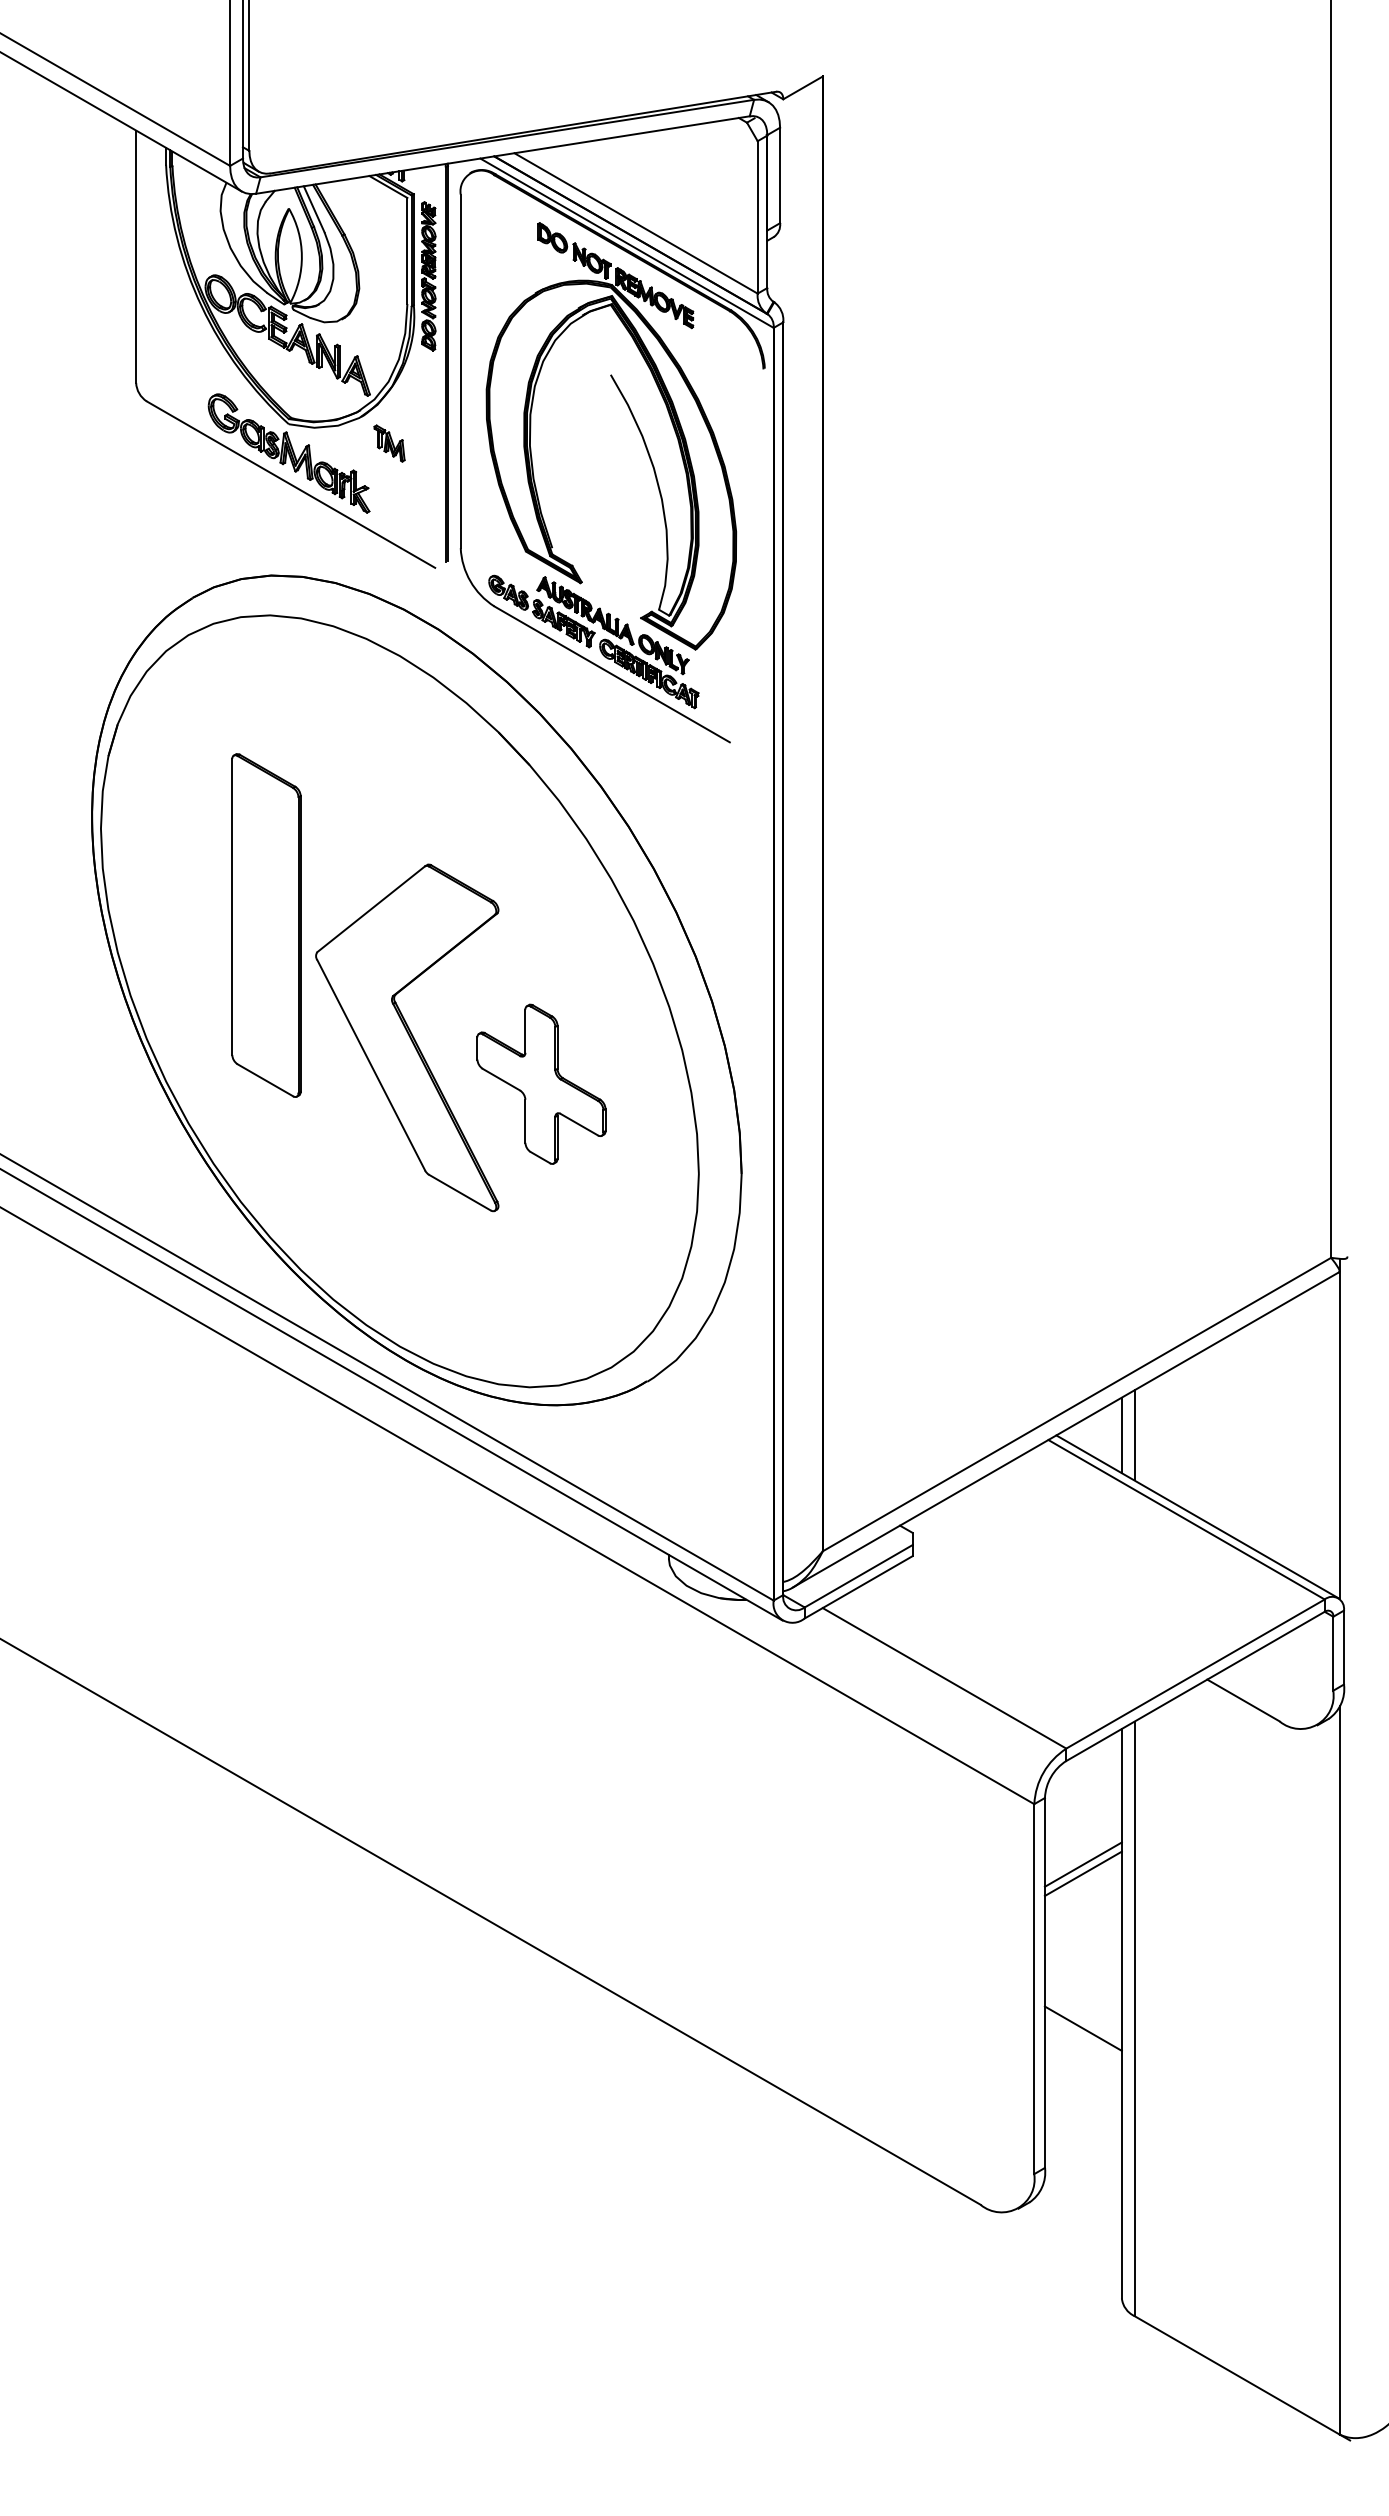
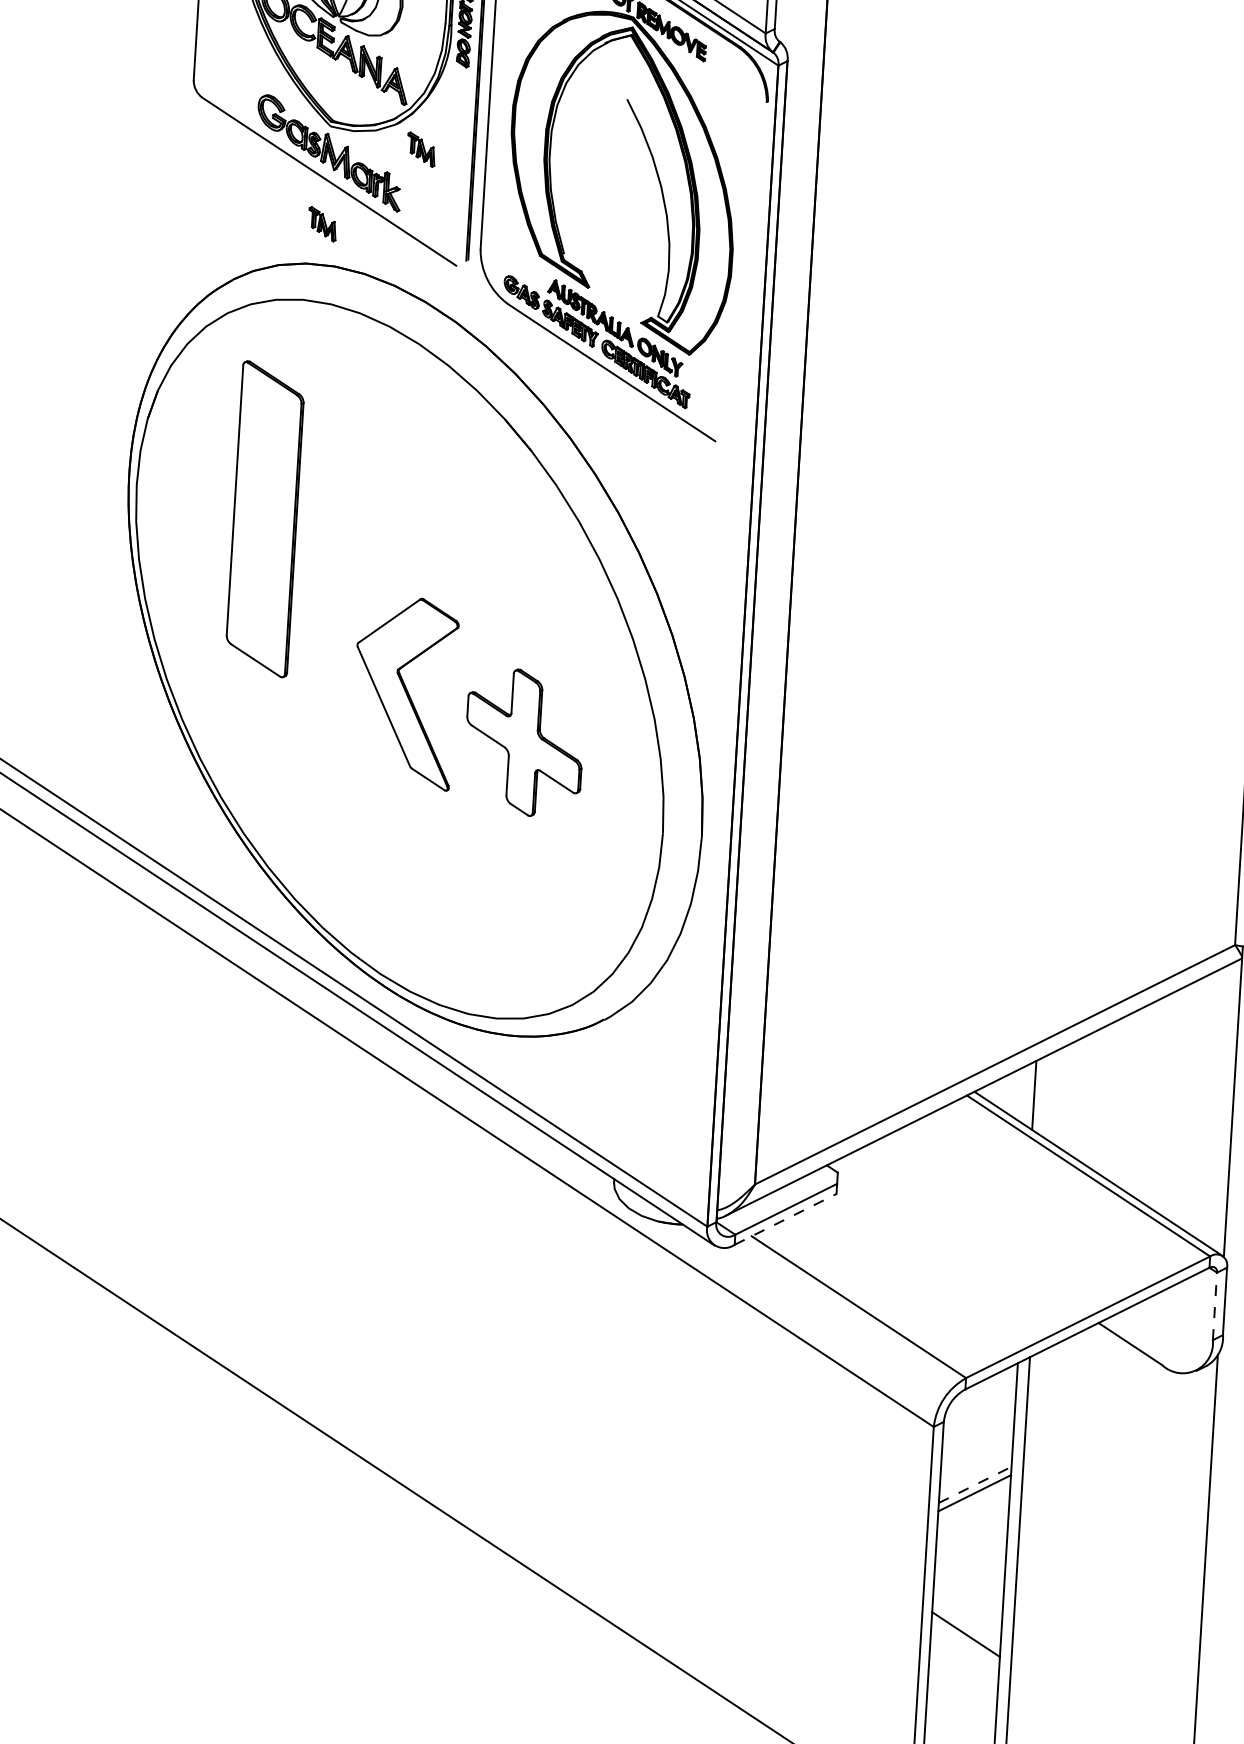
part: (286, 531) -> (322, 224), added
part: (266, 925) -> (265, 519), moved
part: (407, 1037) -> (404, 692), size x0.6
line: (1134, 1435) -> (1045, 1096), removed
line: (859, 1587) -> (786, 1219), solid -> dashed
line: (1333, 1653) -> (1215, 1306), solid -> dashed
line: (1083, 1864) -> (975, 1484), solid -> dashed

